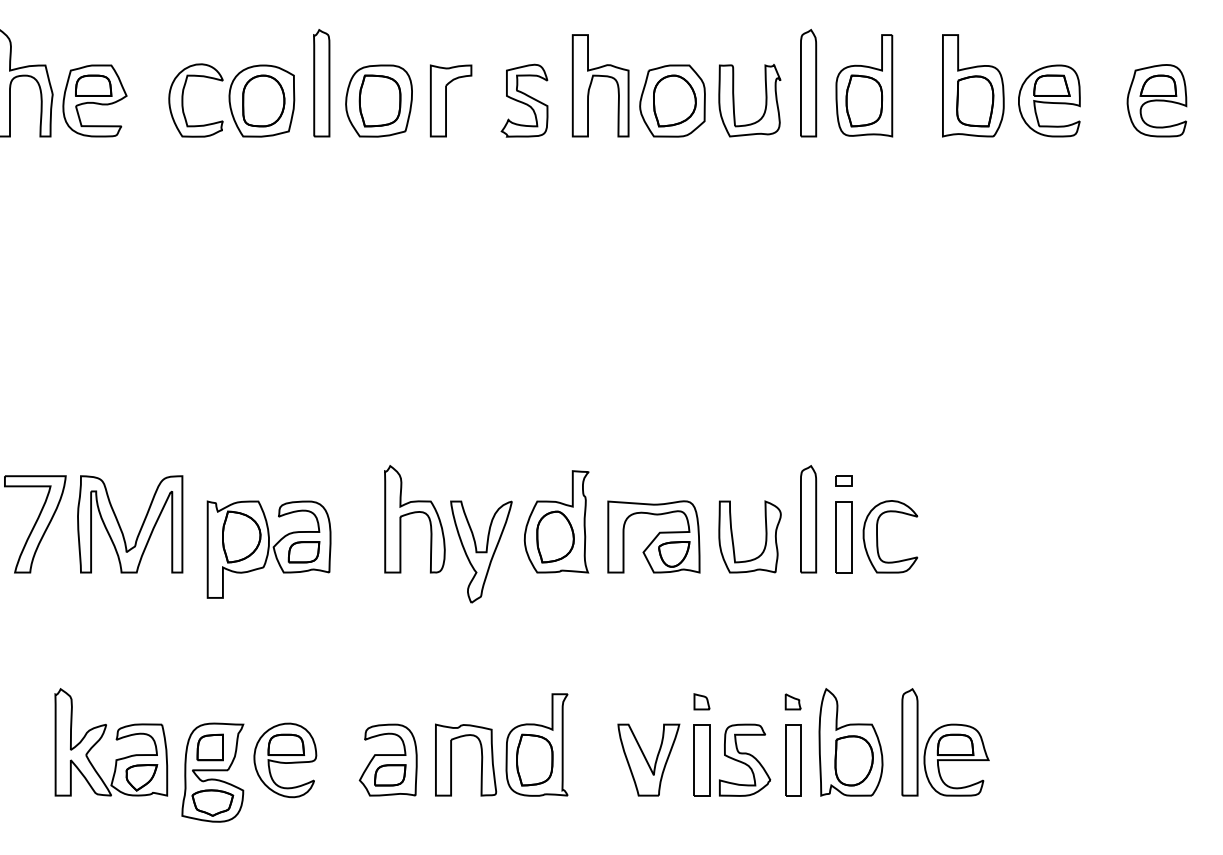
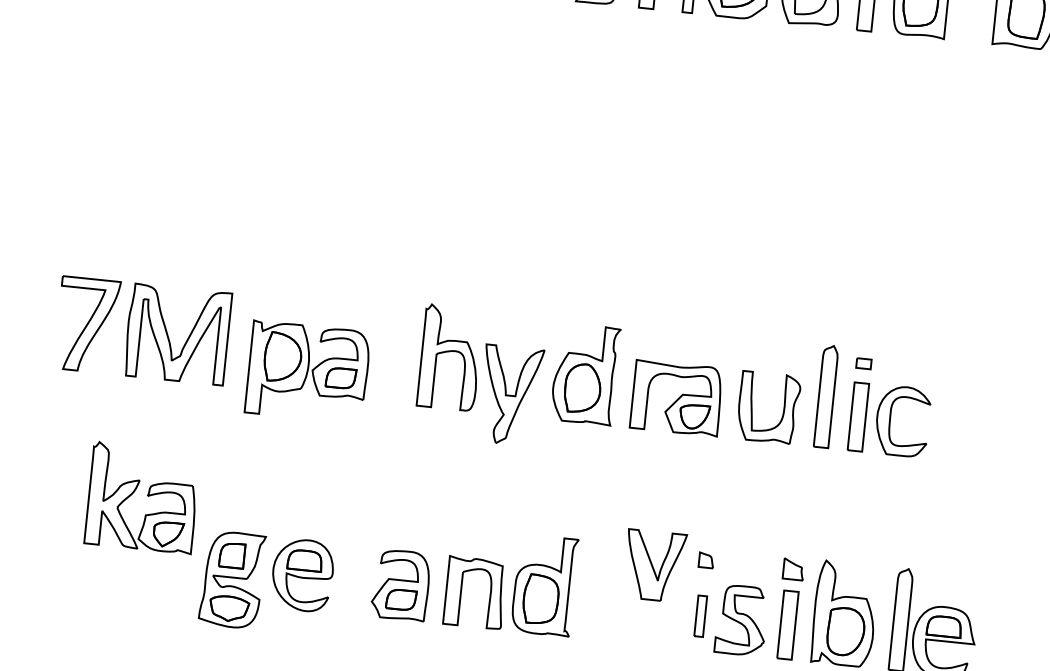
part: (792, 701) -> (792, 569), size x1.4
part: (111, 742) -> (142, 497), moved
part: (648, 759) -> (654, 565), moved
part: (701, 760) -> (700, 616), size x0.6

